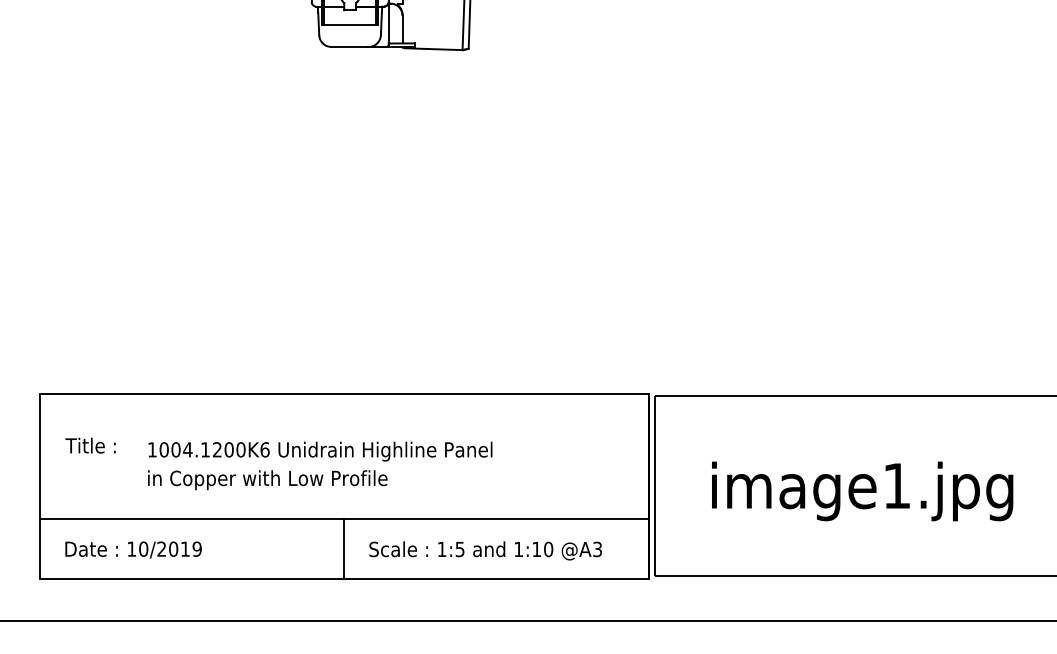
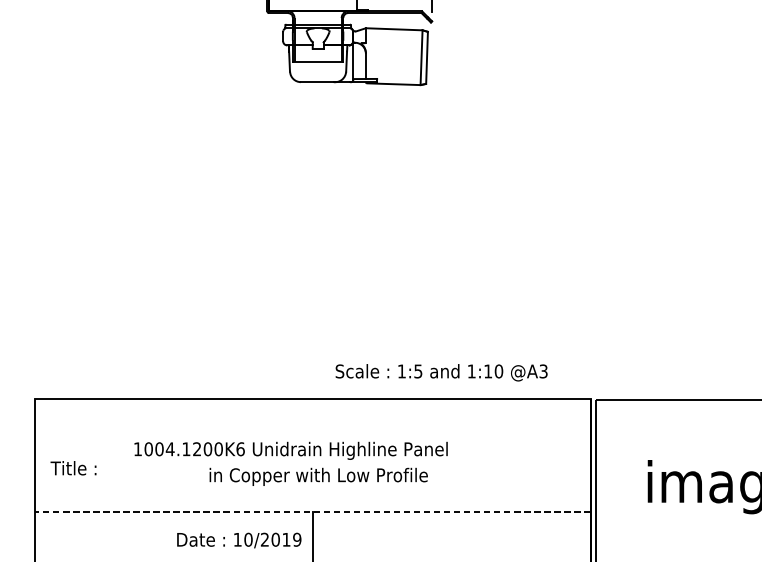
text: (90, 445) -> (73, 468), moved
text: (267, 480) -> (318, 477), moved
line: (344, 519) -> (313, 512), solid -> dashed
text: (133, 549) -> (239, 540), moved
text: (485, 550) -> (441, 372), moved

